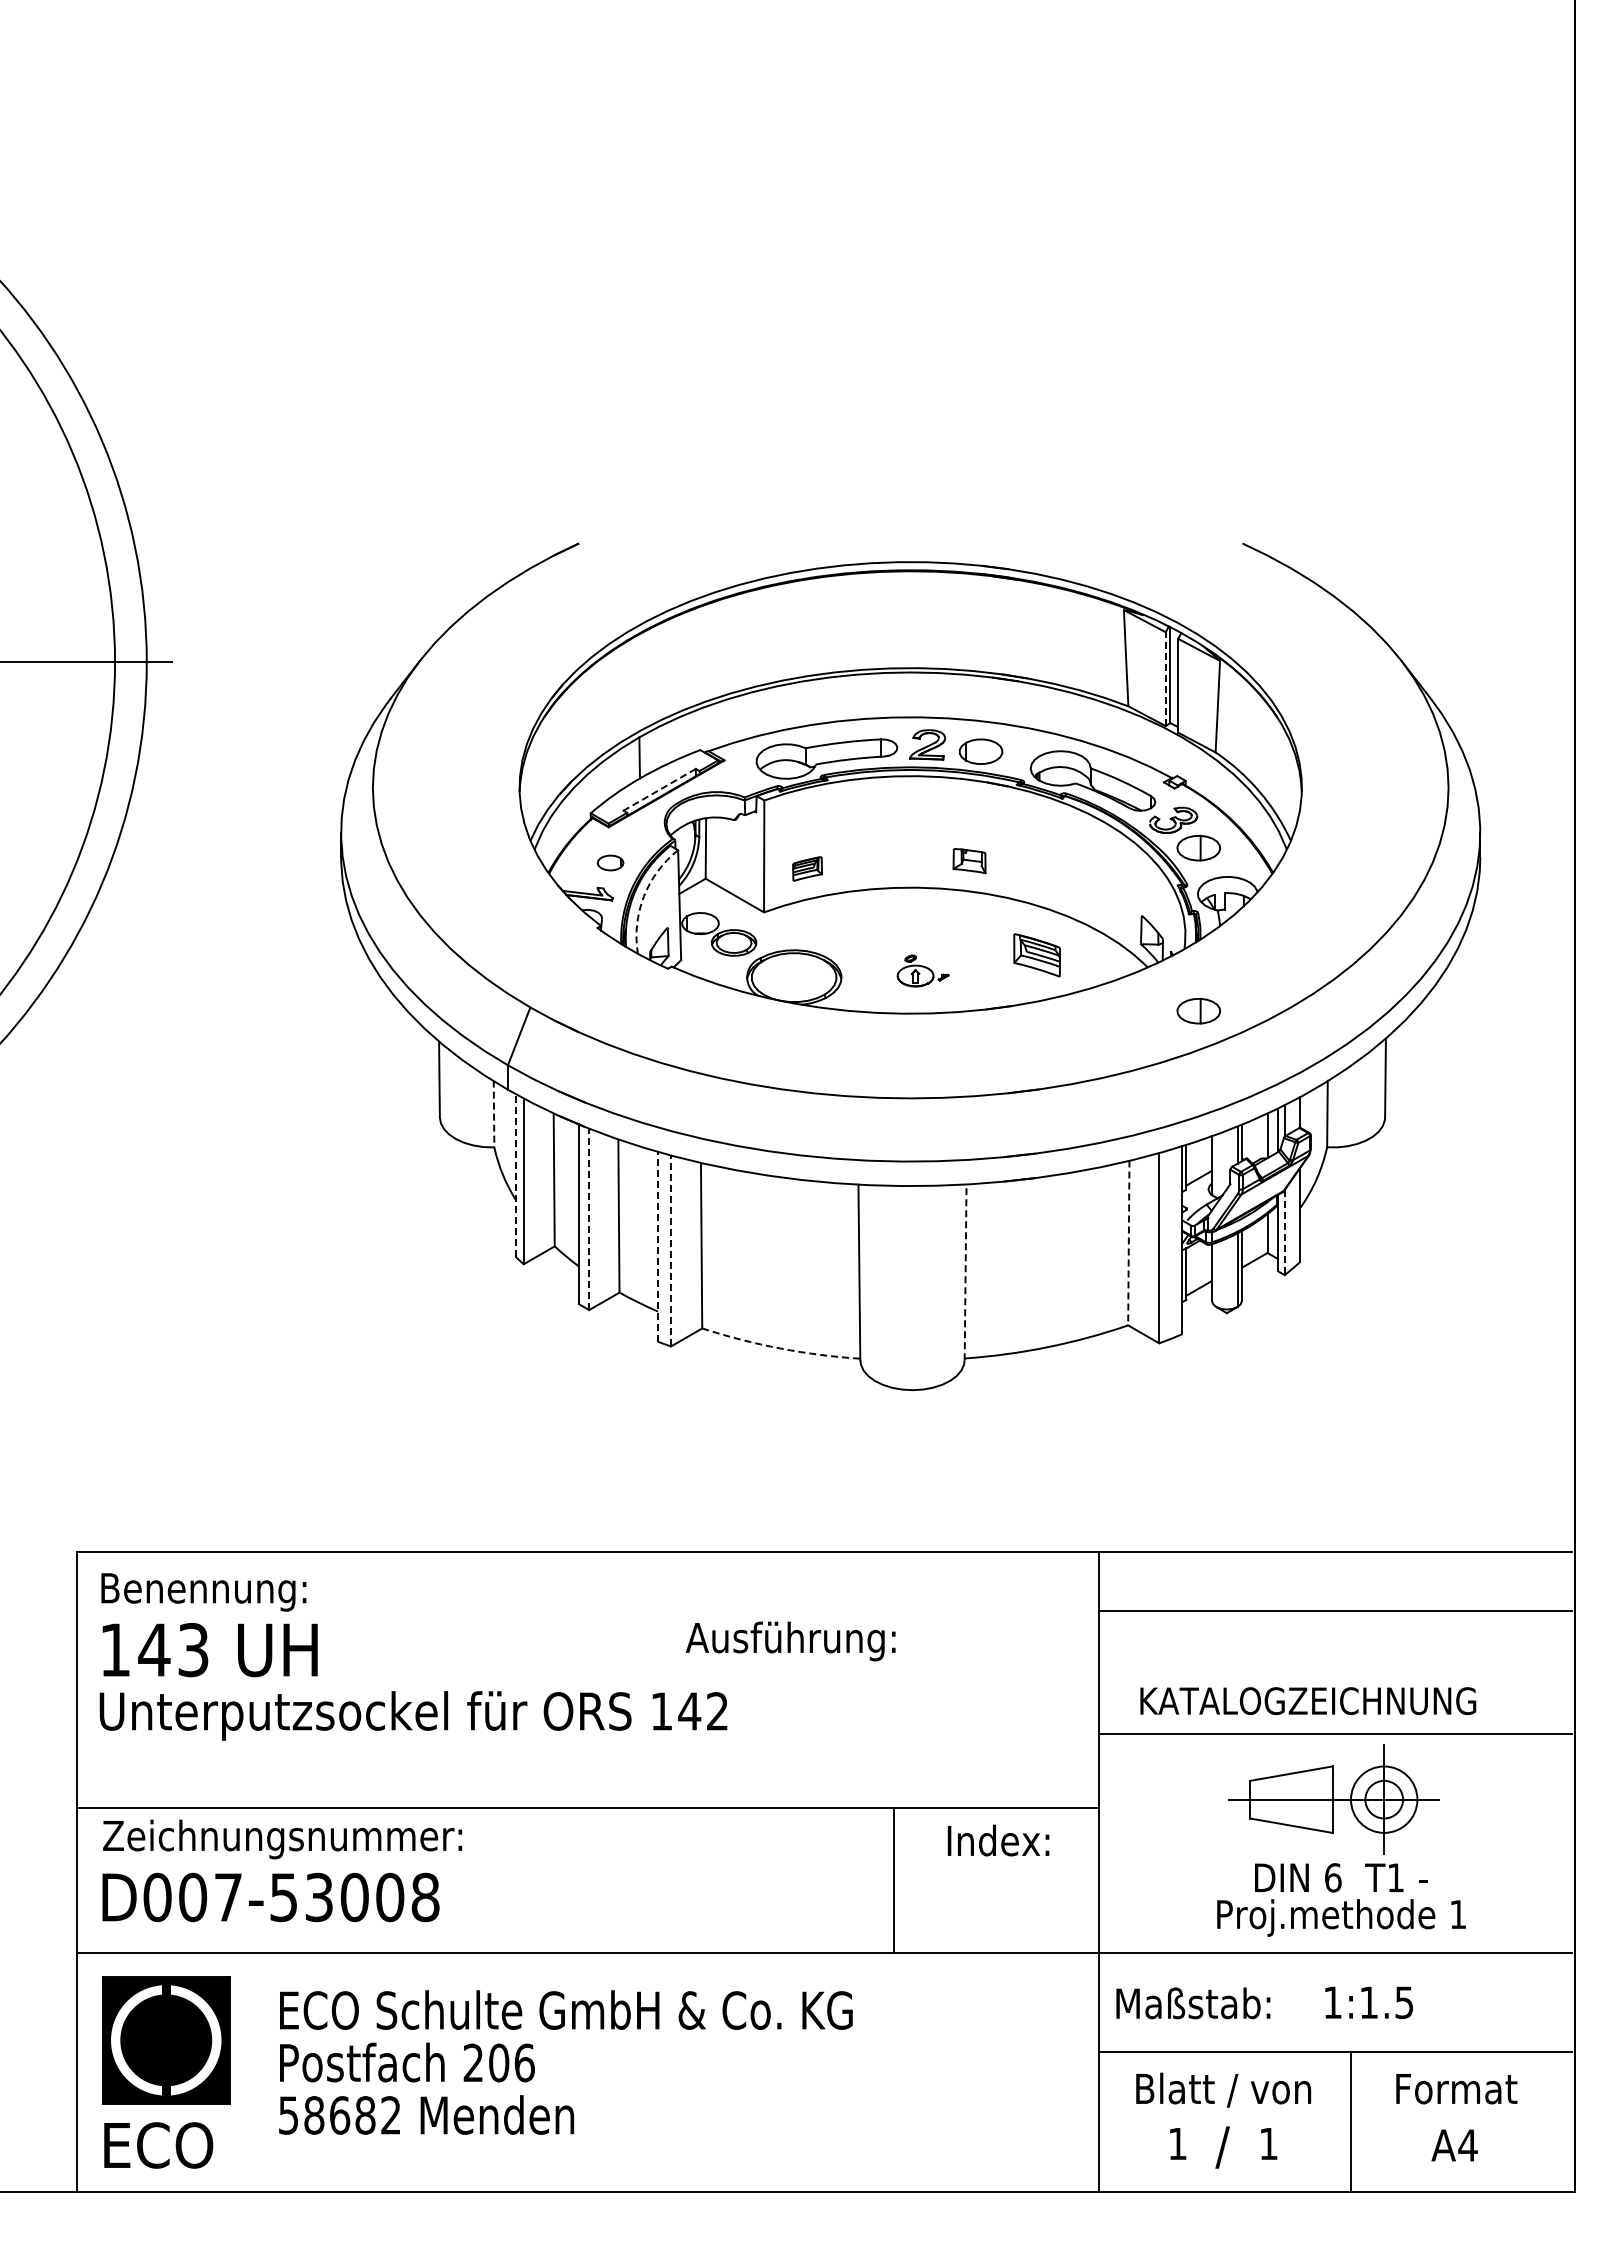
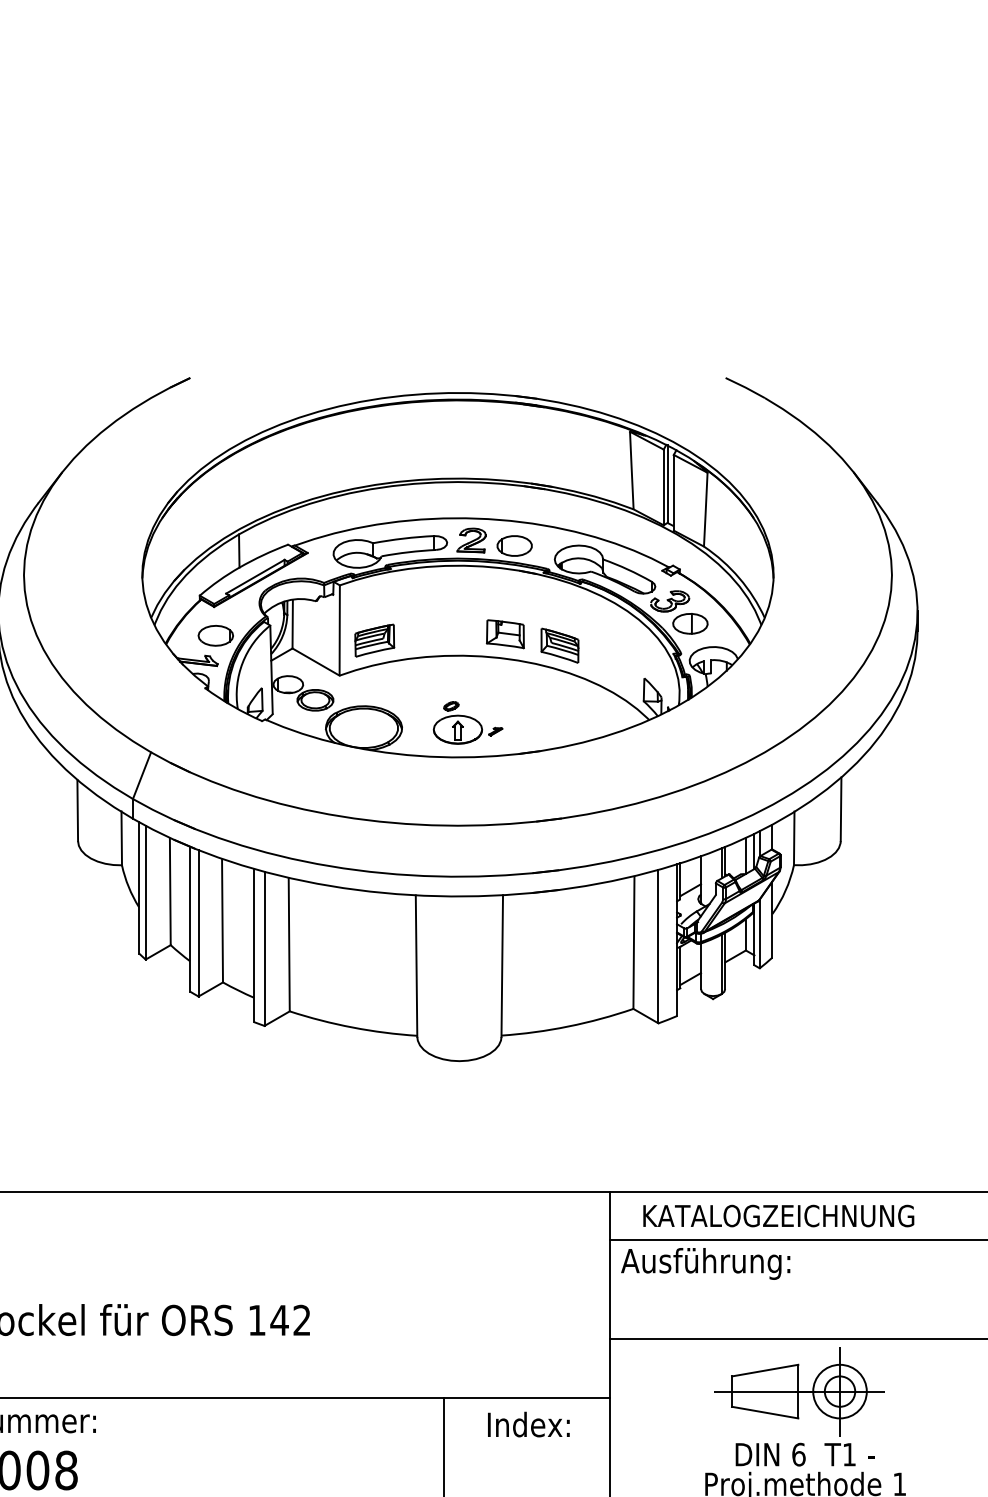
line: (1165, 679) -> (663, 487), dashed -> solid
line: (659, 789) -> (255, 576), dashed -> solid
part: (969, 860) -> (505, 633), size x1.43
part: (610, 862) -> (215, 635), size x1.67
part: (807, 868) -> (374, 640), size x1.67
arc: (643, 896) -> (242, 662), dashed -> solid
part: (1036, 955) -> (559, 645), moved
part: (922, 970) -> (467, 722), size x1.67
part: (1198, 1010) -> (690, 754), removed
line: (494, 1114) -> (122, 838), dashed -> solid
line: (515, 1174) -> (139, 887), dashed -> solid
line: (589, 1219) -> (198, 923), dashed -> solid
line: (1284, 1232) -> (759, 933), dashed -> solid
line: (1128, 1242) -> (633, 942), dashed -> solid
line: (658, 1246) -> (254, 945), dashed -> solid
line: (671, 1250) -> (264, 948), dashed -> solid
line: (965, 1272) -> (502, 966), dashed -> solid
arc: (780, 1348) -> (352, 1027), dashed -> solid
text: (790, 1641) -> (705, 1263), moved
text: (1308, 1700) -> (778, 1215), moved

